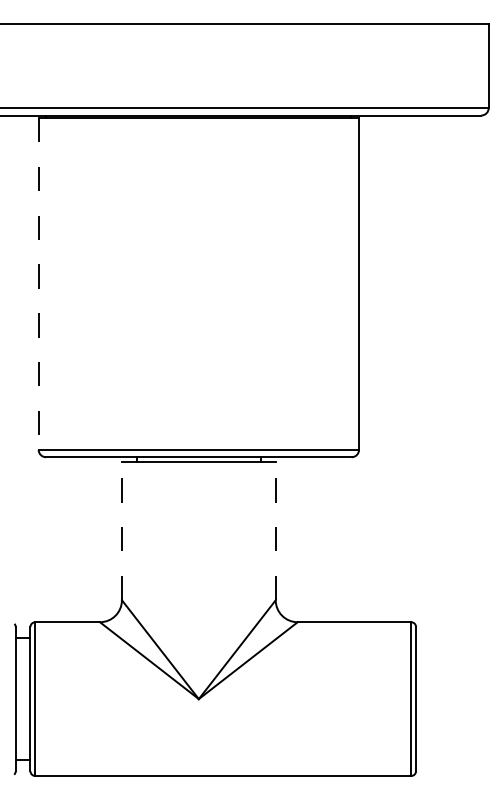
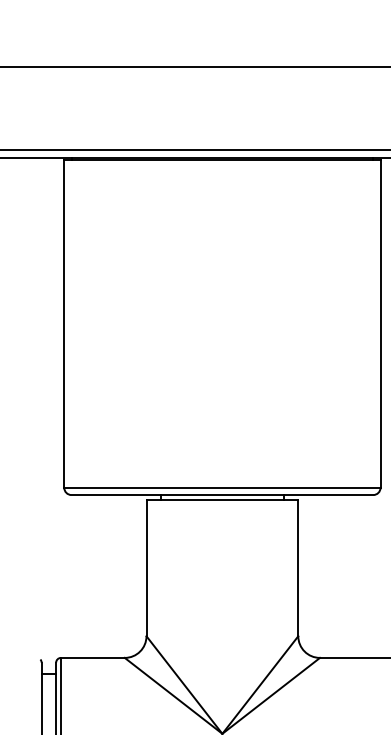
line: (38, 283) -> (64, 323), dashed -> solid
line: (121, 531) -> (146, 568), dashed -> solid
line: (275, 531) -> (298, 568), dashed -> solid

